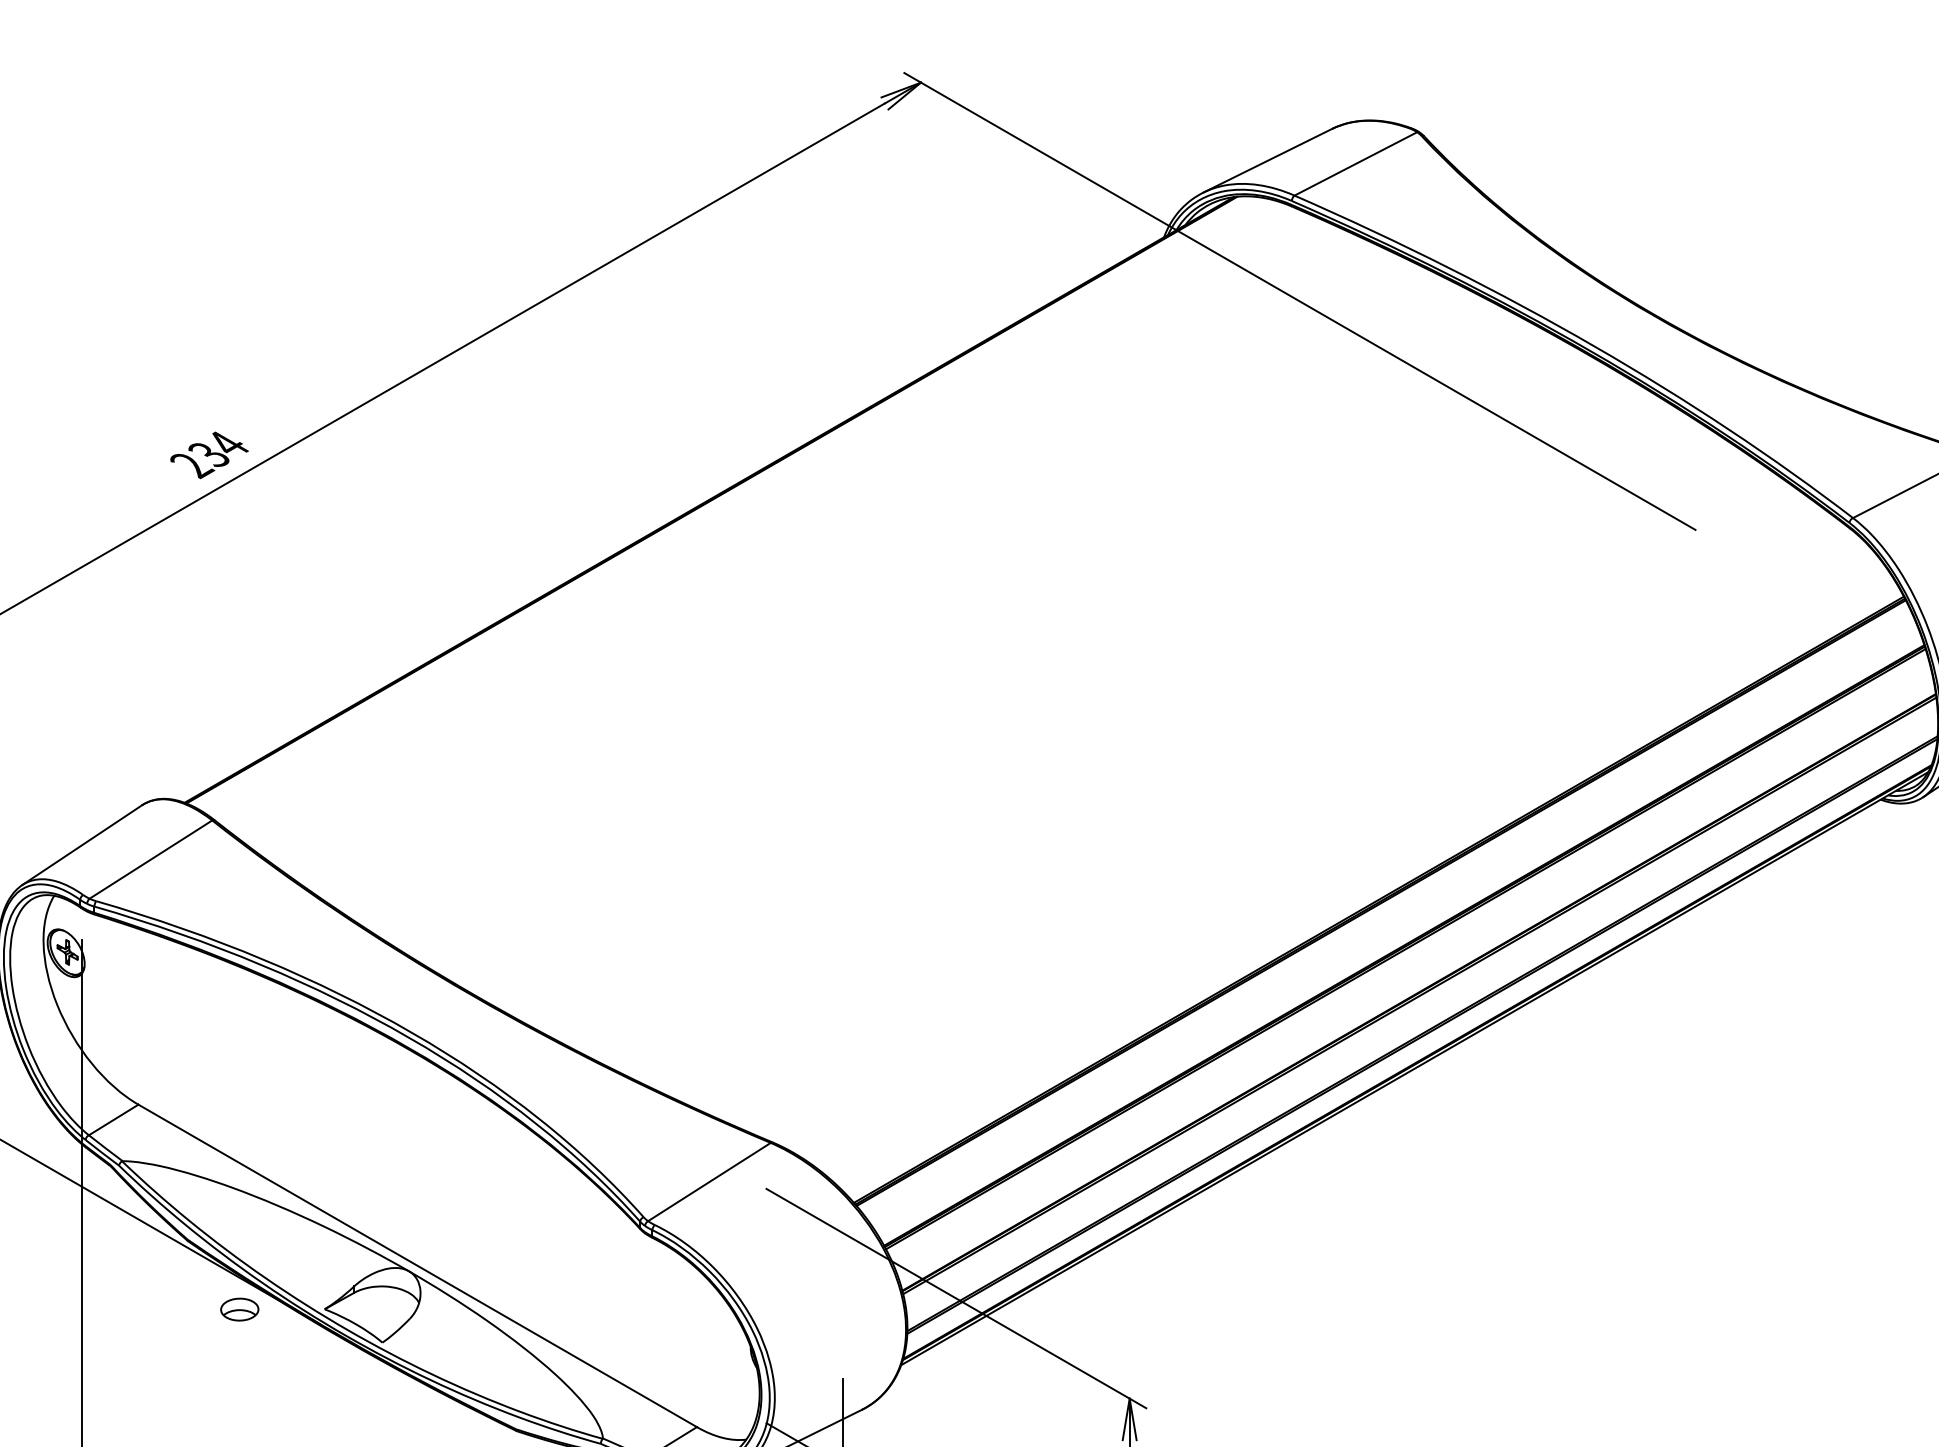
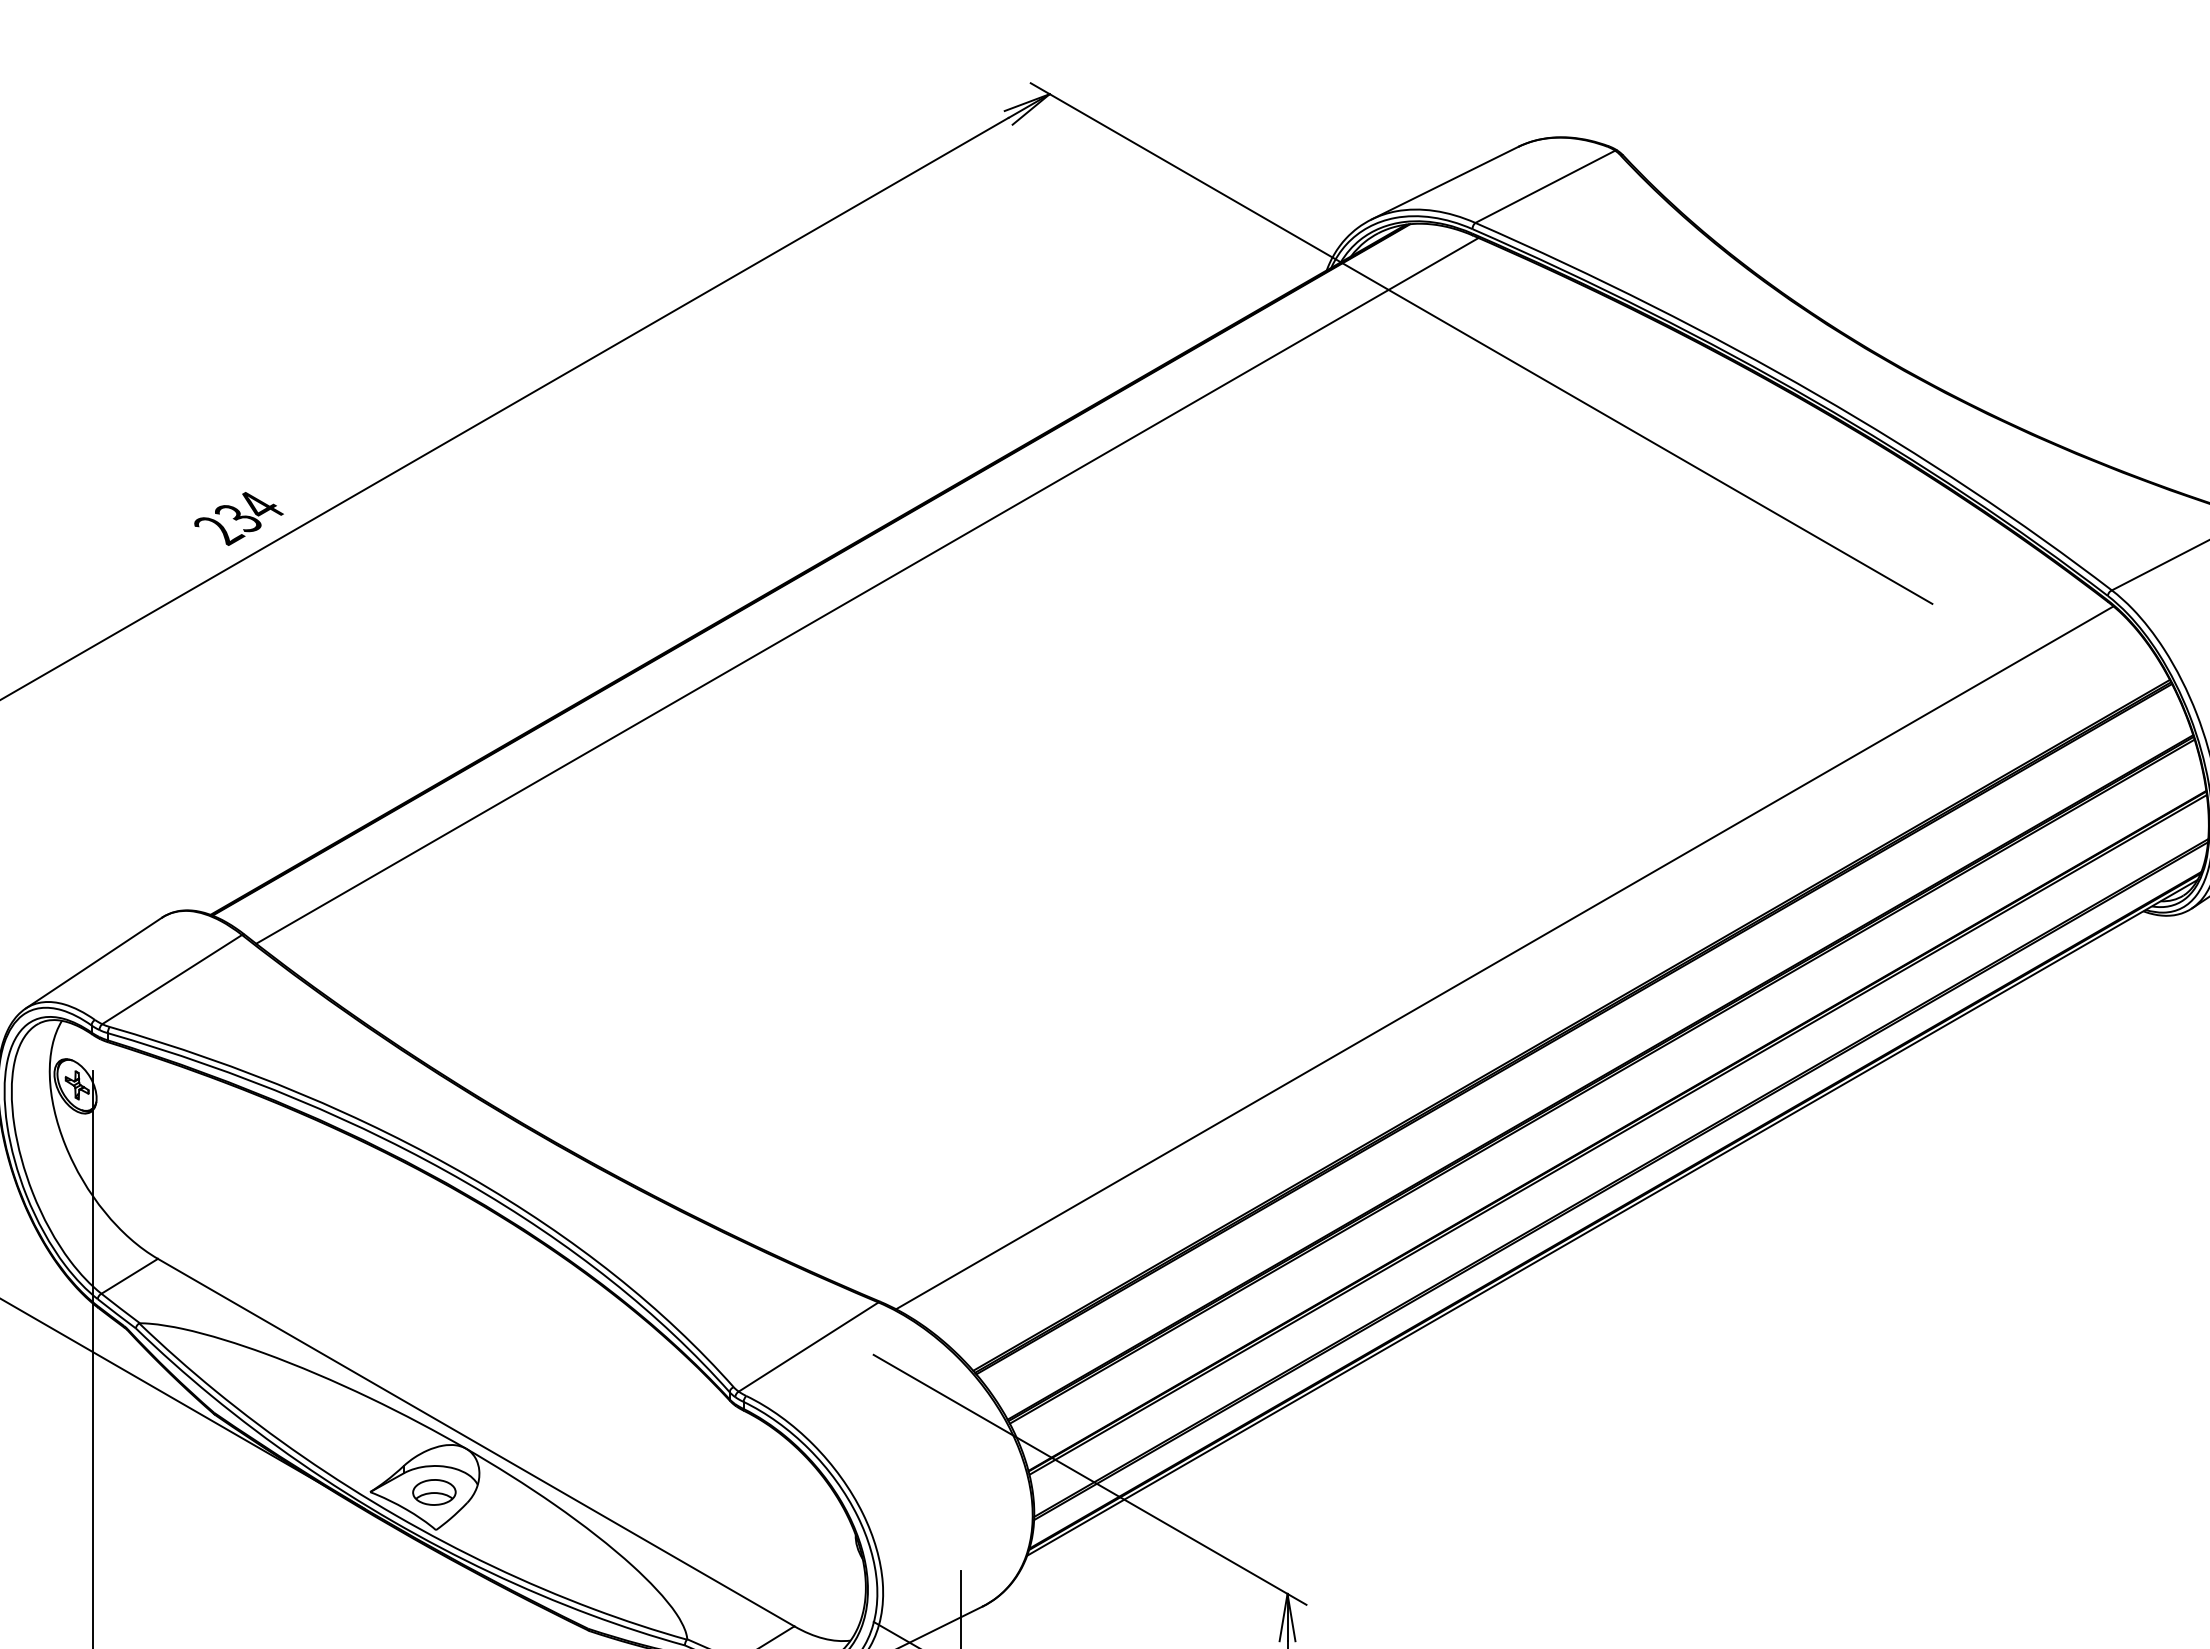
line: (761, 518) -> (867, 590), added
line: (1320, 840) -> (1504, 957), added
part: (239, 1309) -> (434, 1492), moved

